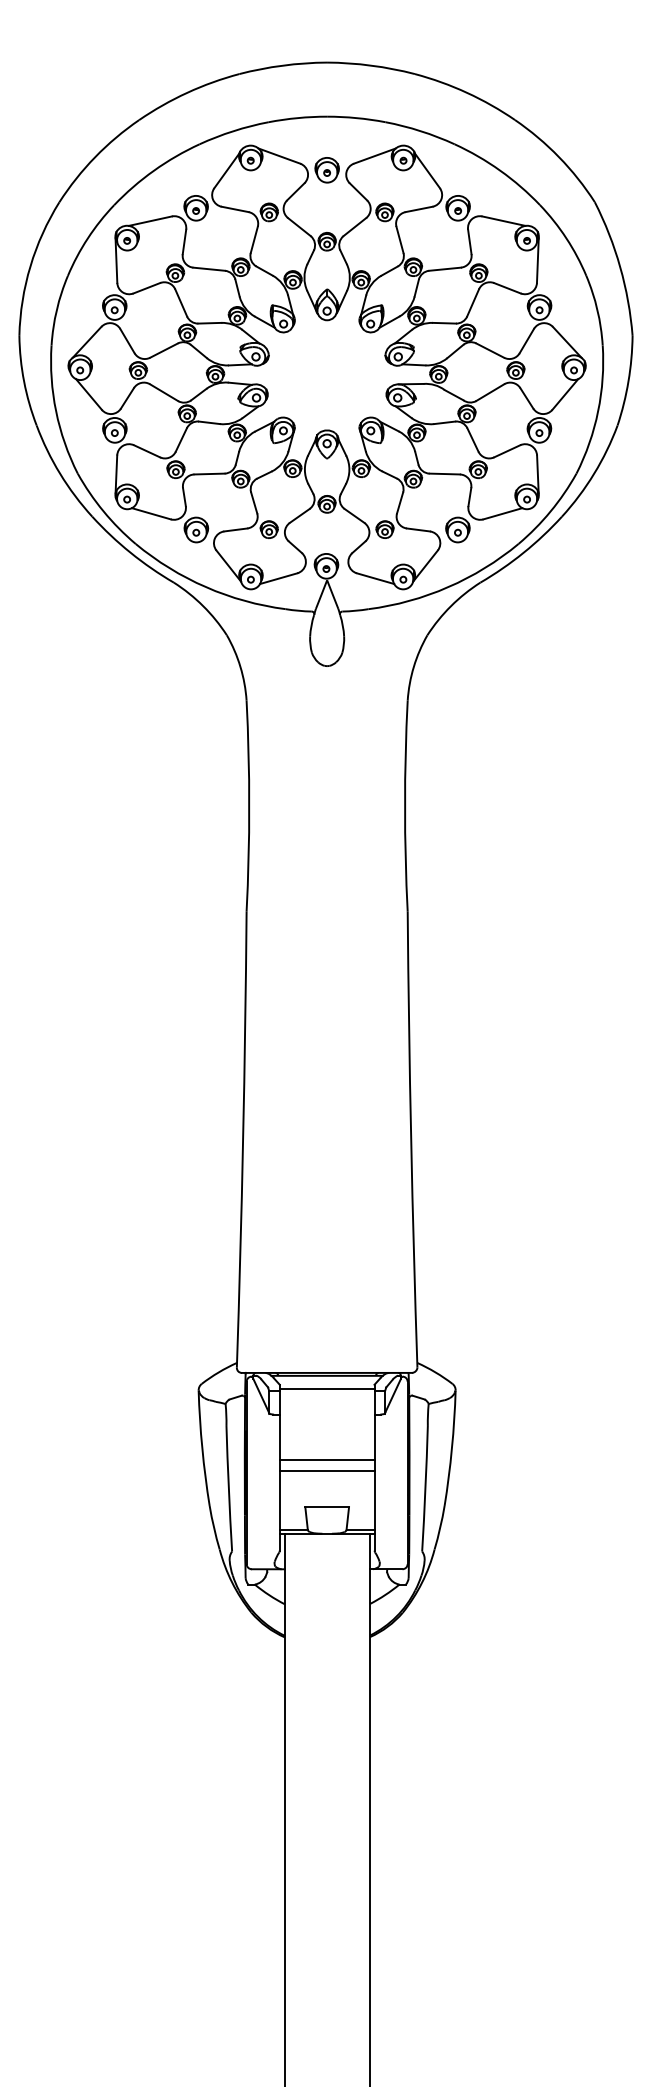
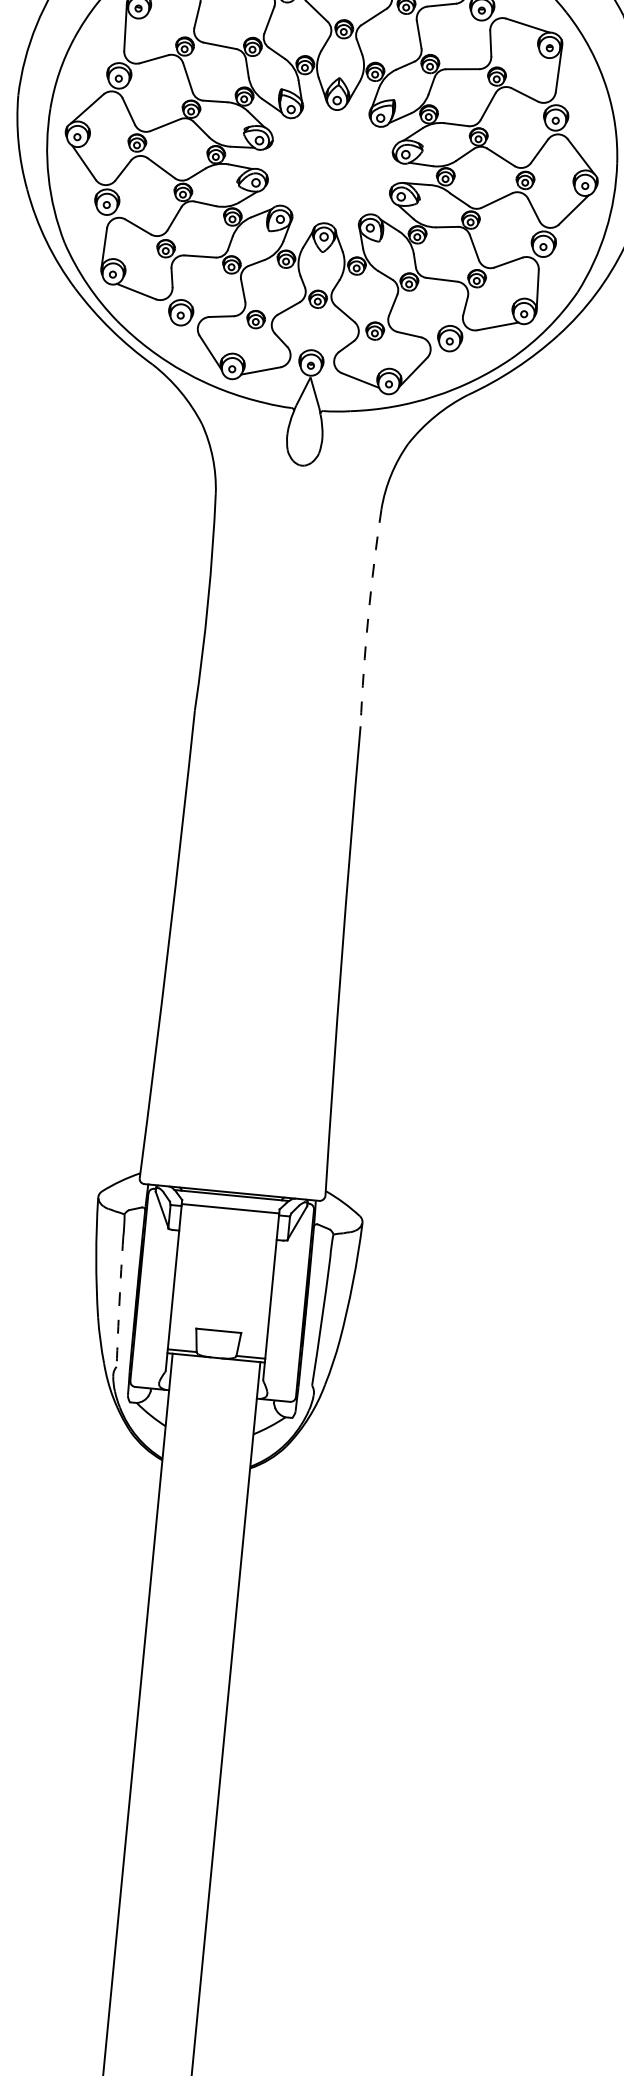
arc: (405, 806) -> (368, 617), solid -> dashed
line: (326, 1460) -> (222, 1282), removed
line: (326, 1470) -> (221, 1292), removed
arc: (228, 1488) -> (119, 1301), solid -> dashed

